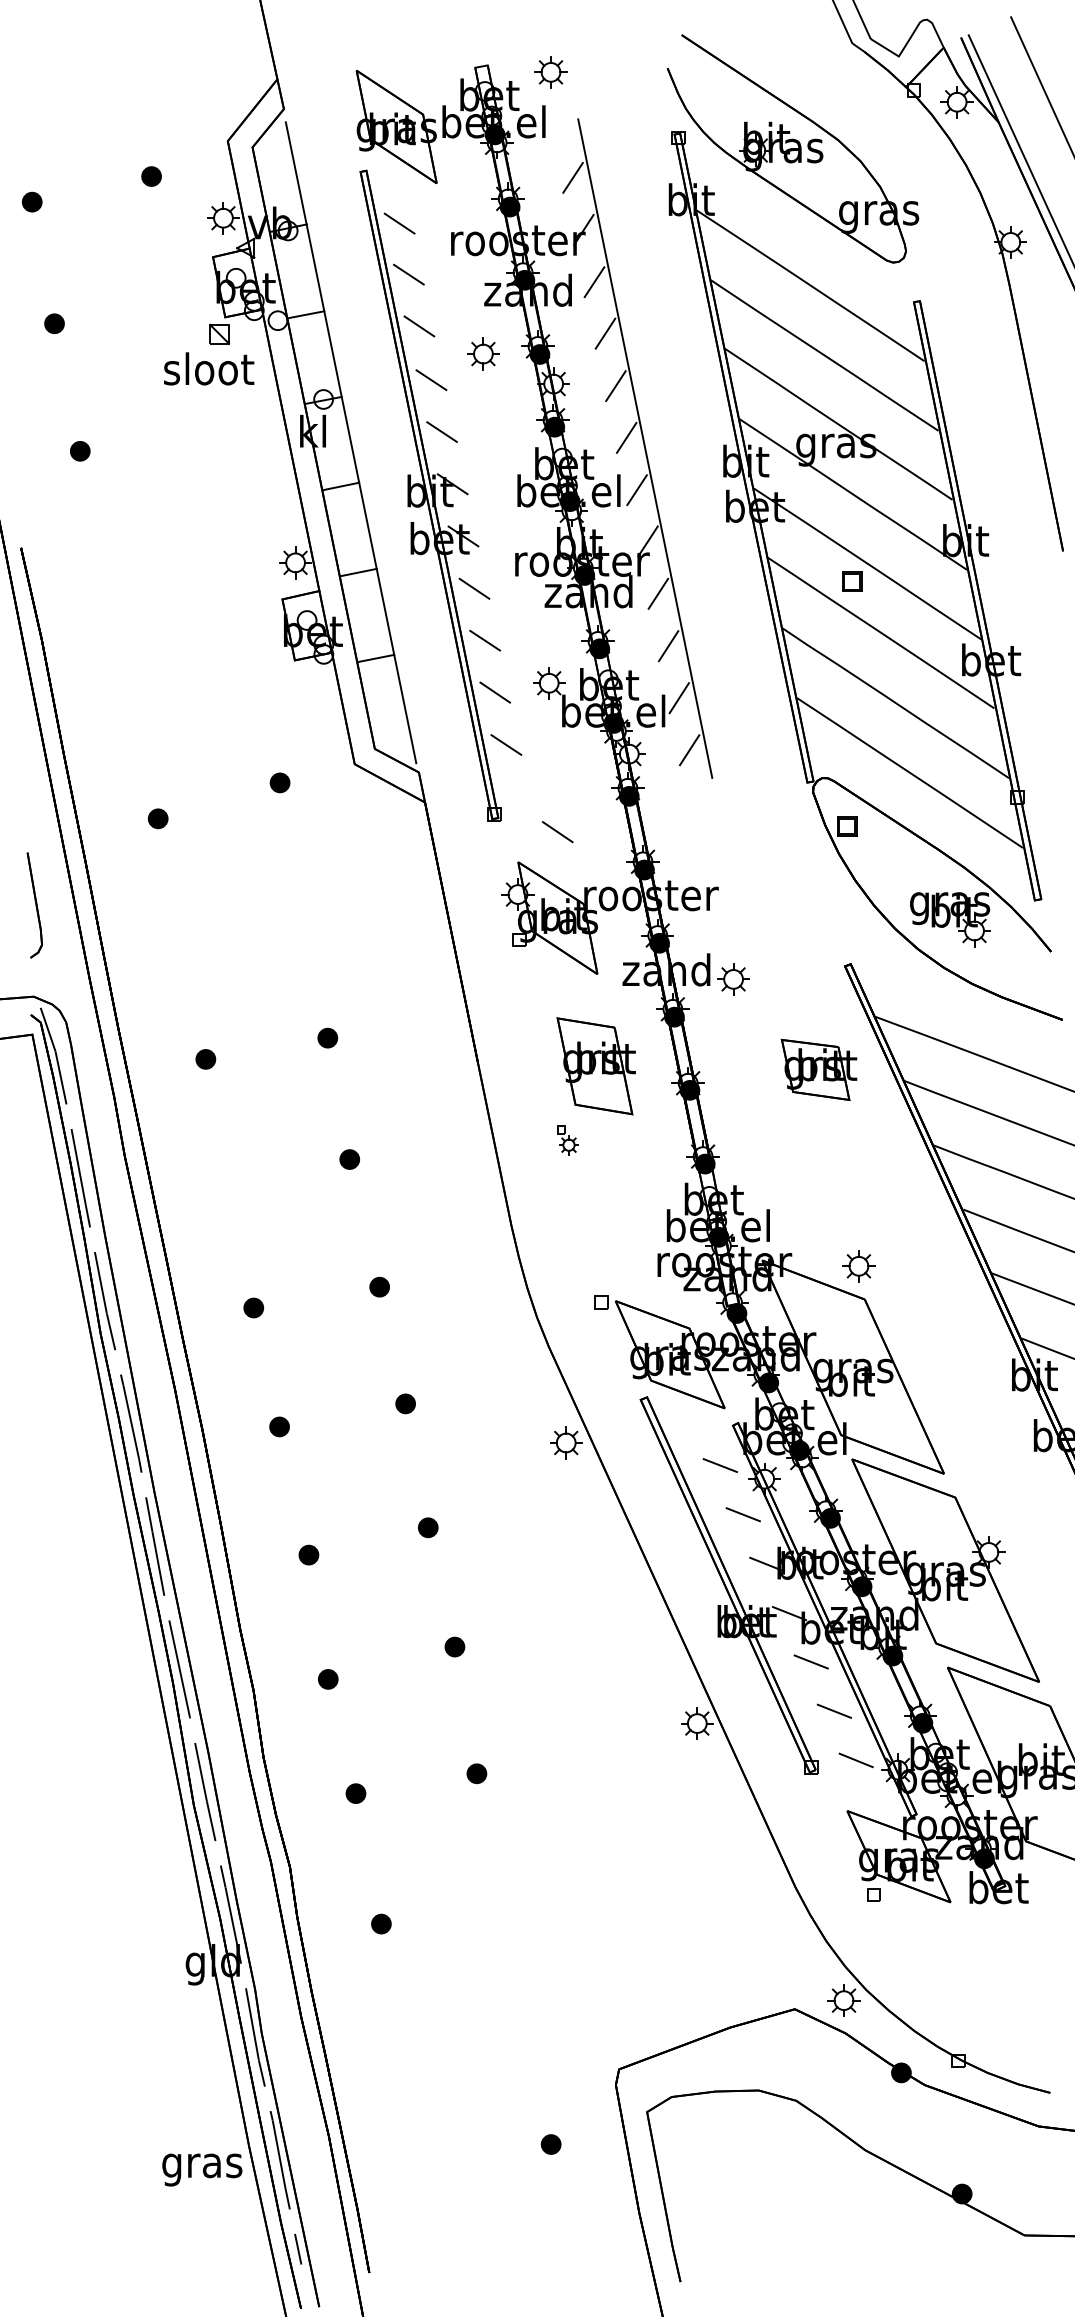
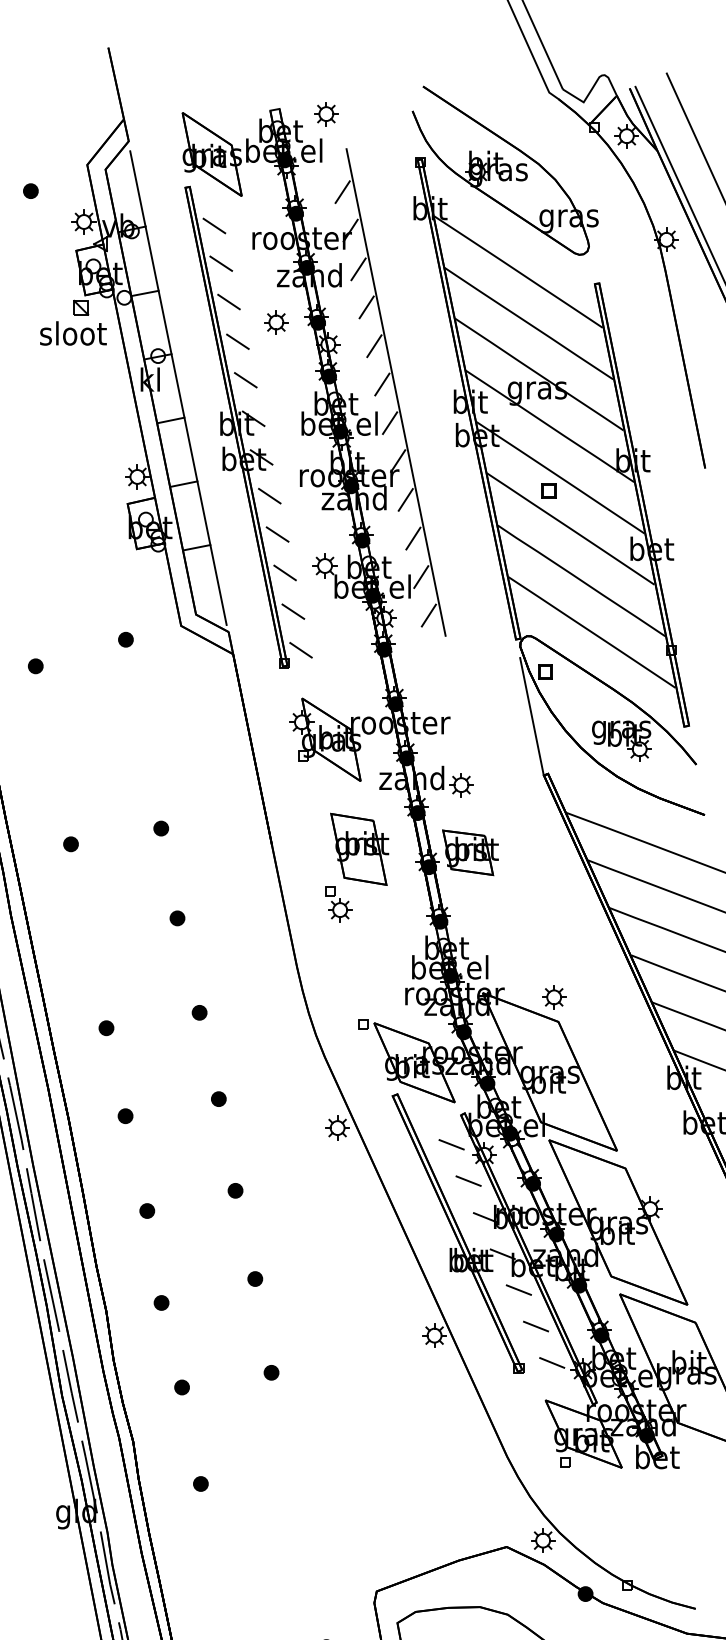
line: (557, 832) -> (300, 650), moved
line: (828, 885) -> (531, 715), added
part: (818, 1069) -> (470, 852), moved
part: (567, 1140) -> (338, 904), size x1.67

